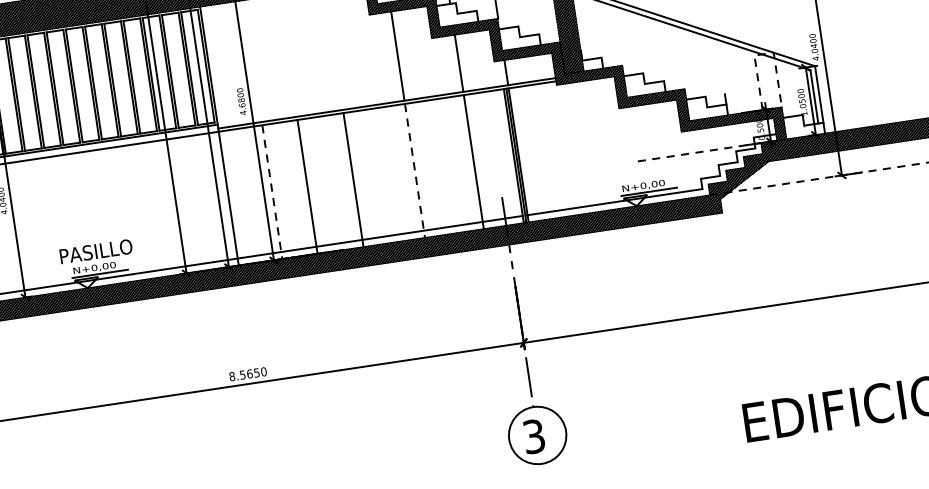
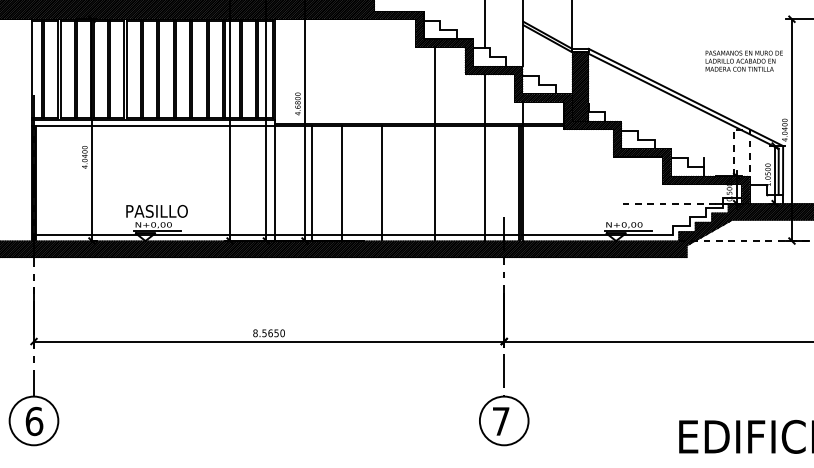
line: (414, 170) -> (434, 183), dashed -> solid
line: (272, 191) -> (312, 183), dashed -> solid
text: (533, 436) -> (500, 421), 3 -> 7

